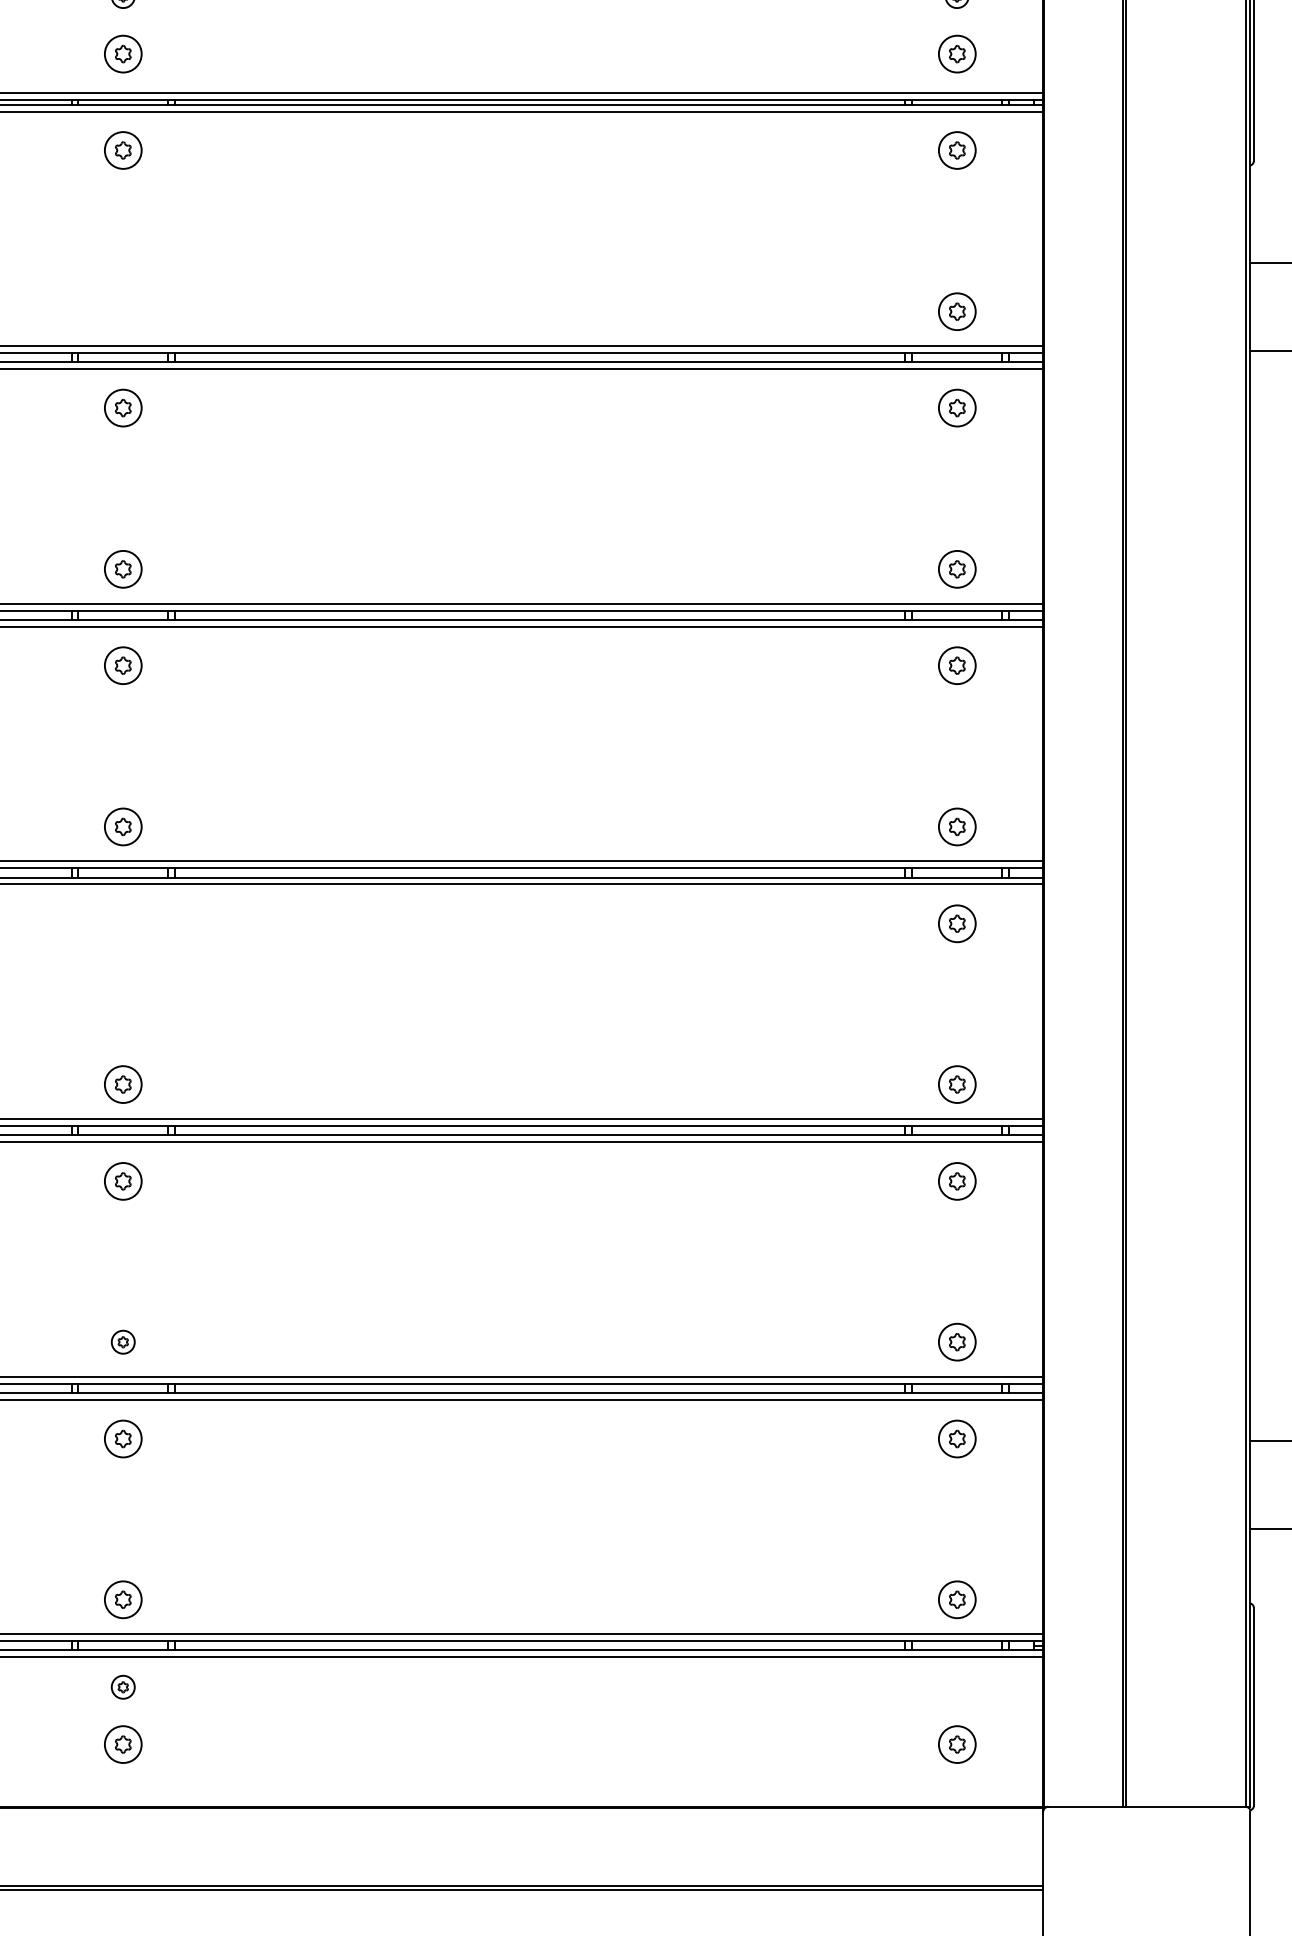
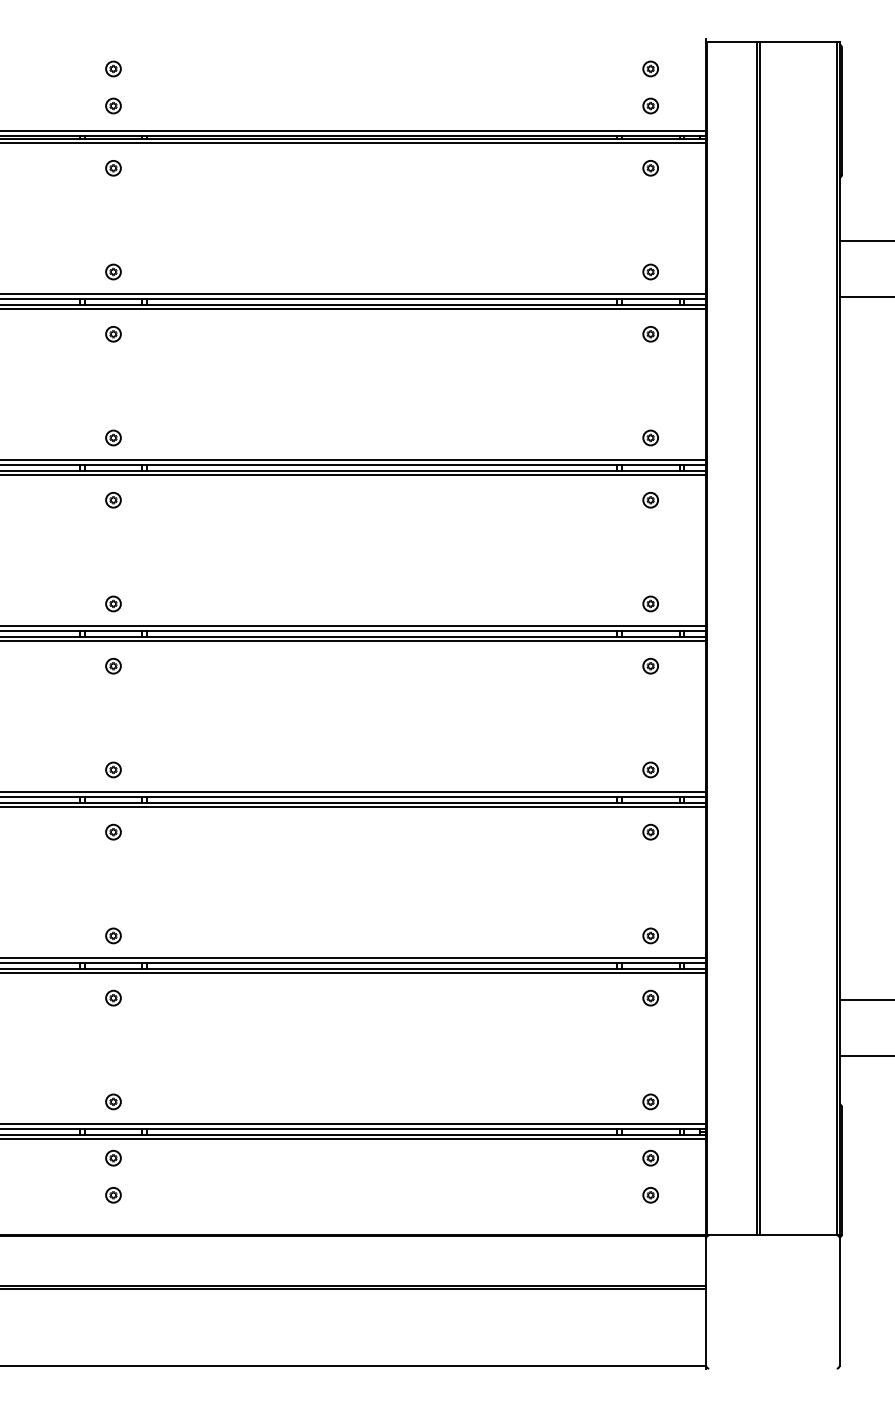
part: (123, 53) -> (113, 105), size x0.62
part: (956, 53) -> (650, 105), size x0.62
part: (123, 151) -> (113, 168), size x0.62
part: (956, 151) -> (650, 168), size x0.62
part: (123, 310) -> (113, 271), added
part: (956, 310) -> (650, 271), size x0.62
part: (123, 408) -> (113, 334), size x0.62
part: (956, 408) -> (650, 334), size x0.62
part: (123, 568) -> (113, 437), size x0.62
part: (956, 568) -> (650, 437), size x0.62
part: (123, 666) -> (113, 500), size x0.62
part: (956, 666) -> (650, 500), size x0.62
part: (123, 826) -> (113, 603), size x0.62
part: (956, 826) -> (650, 603), size x0.62
part: (123, 922) -> (113, 665), added
part: (956, 922) -> (650, 665), size x0.62
part: (123, 1083) -> (113, 769), size x0.62
part: (956, 1083) -> (650, 769), size x0.62
part: (123, 1180) -> (113, 831), size x0.62
part: (956, 1180) -> (650, 831), size x0.62
part: (956, 1341) -> (650, 935), size x0.62
part: (123, 1437) -> (113, 997), size x0.62
part: (956, 1437) -> (650, 997), size x0.62
part: (123, 1599) -> (113, 1101), size x0.62
part: (956, 1599) -> (650, 1101), size x0.62
part: (956, 1686) -> (650, 1157), added
part: (123, 1745) -> (113, 1195), size x0.62
part: (956, 1745) -> (650, 1195), size x0.62

